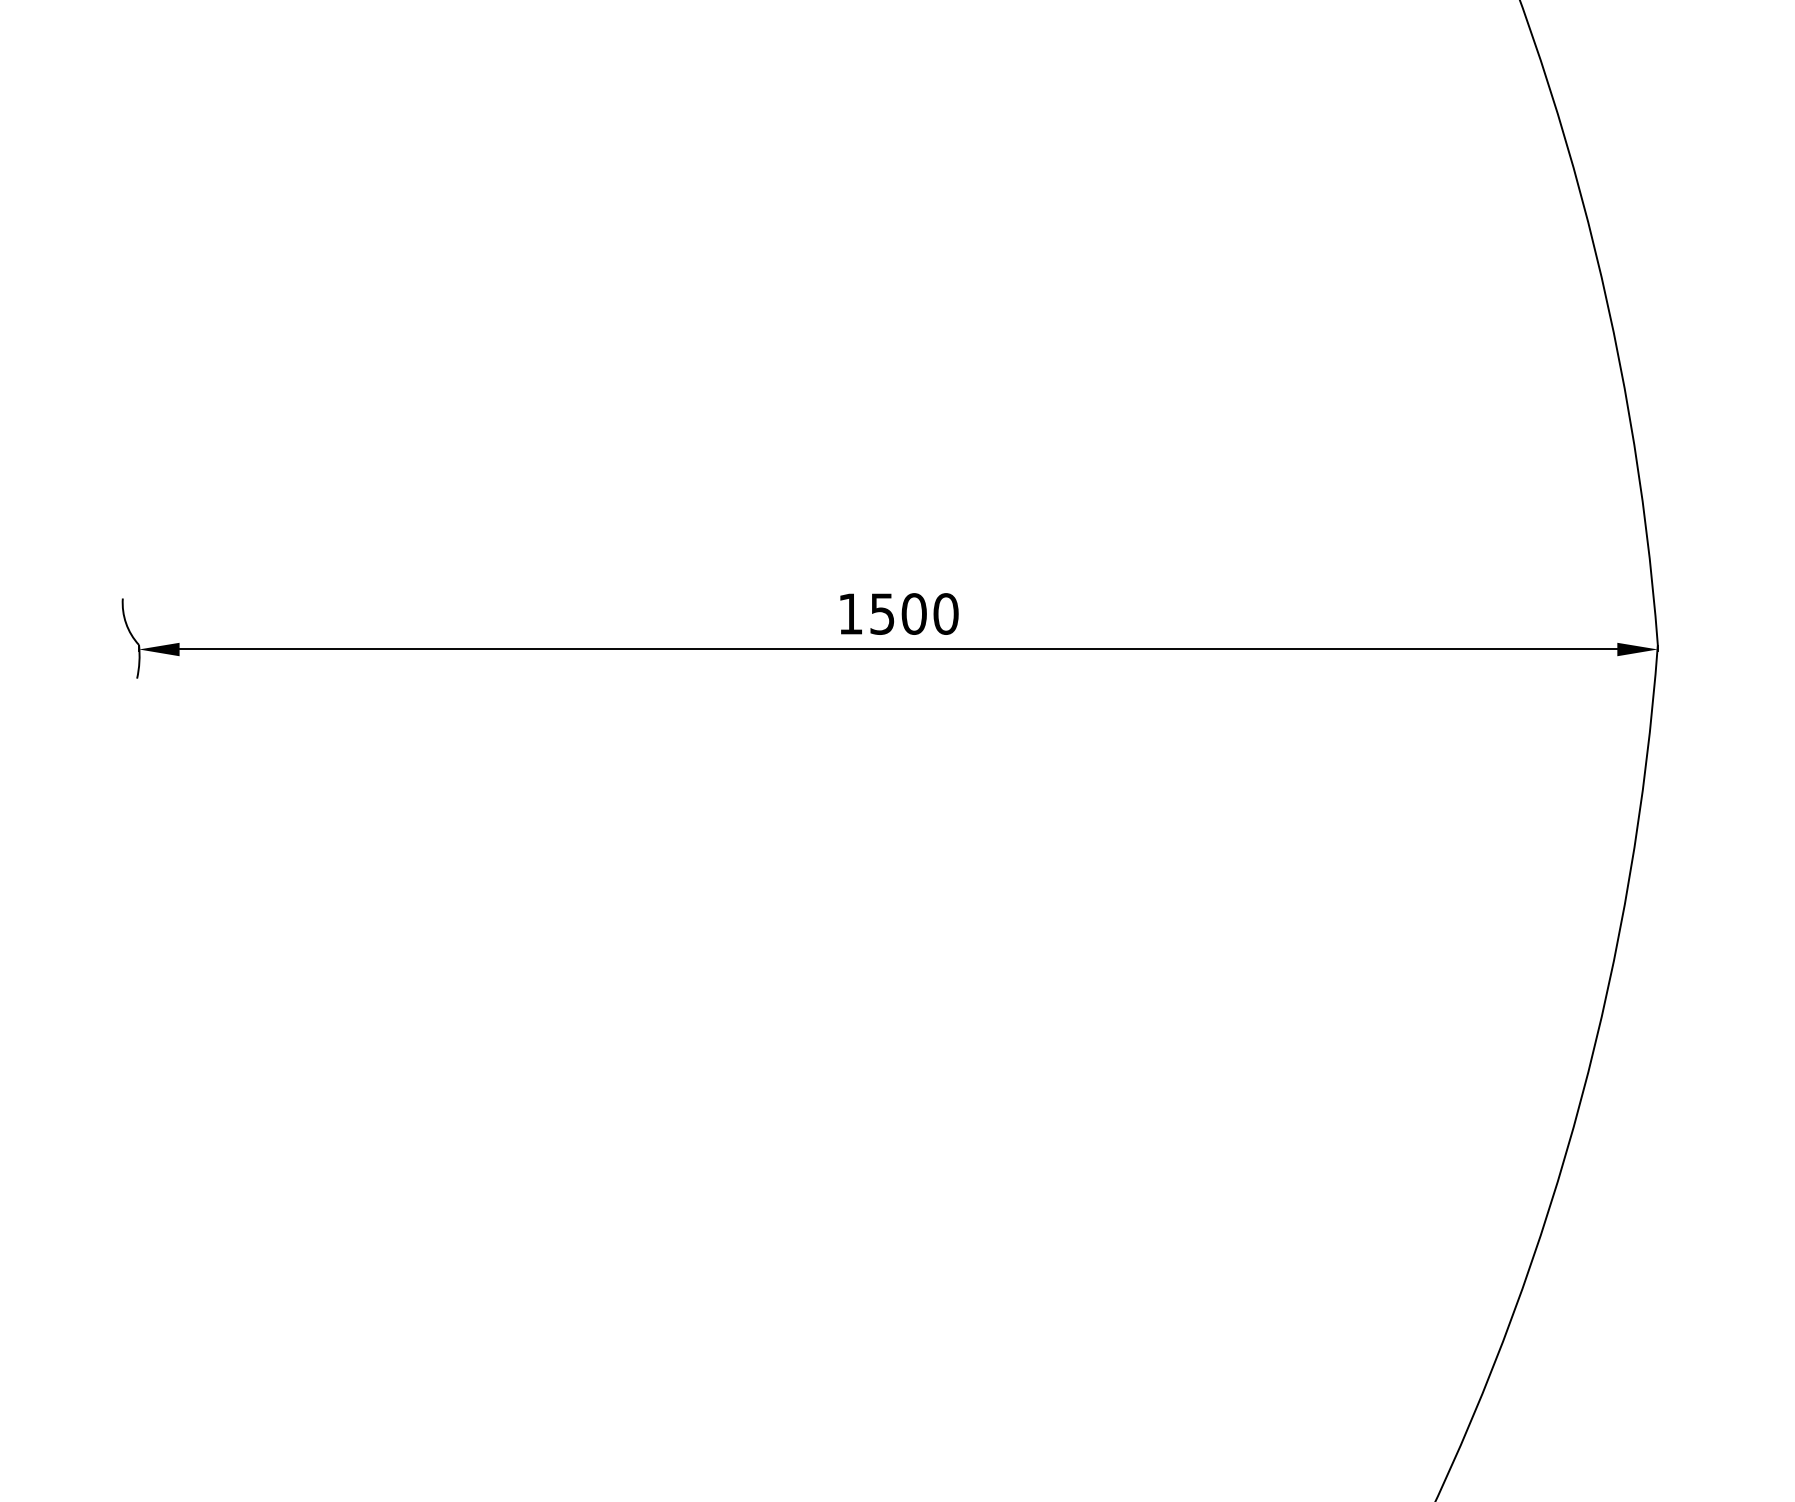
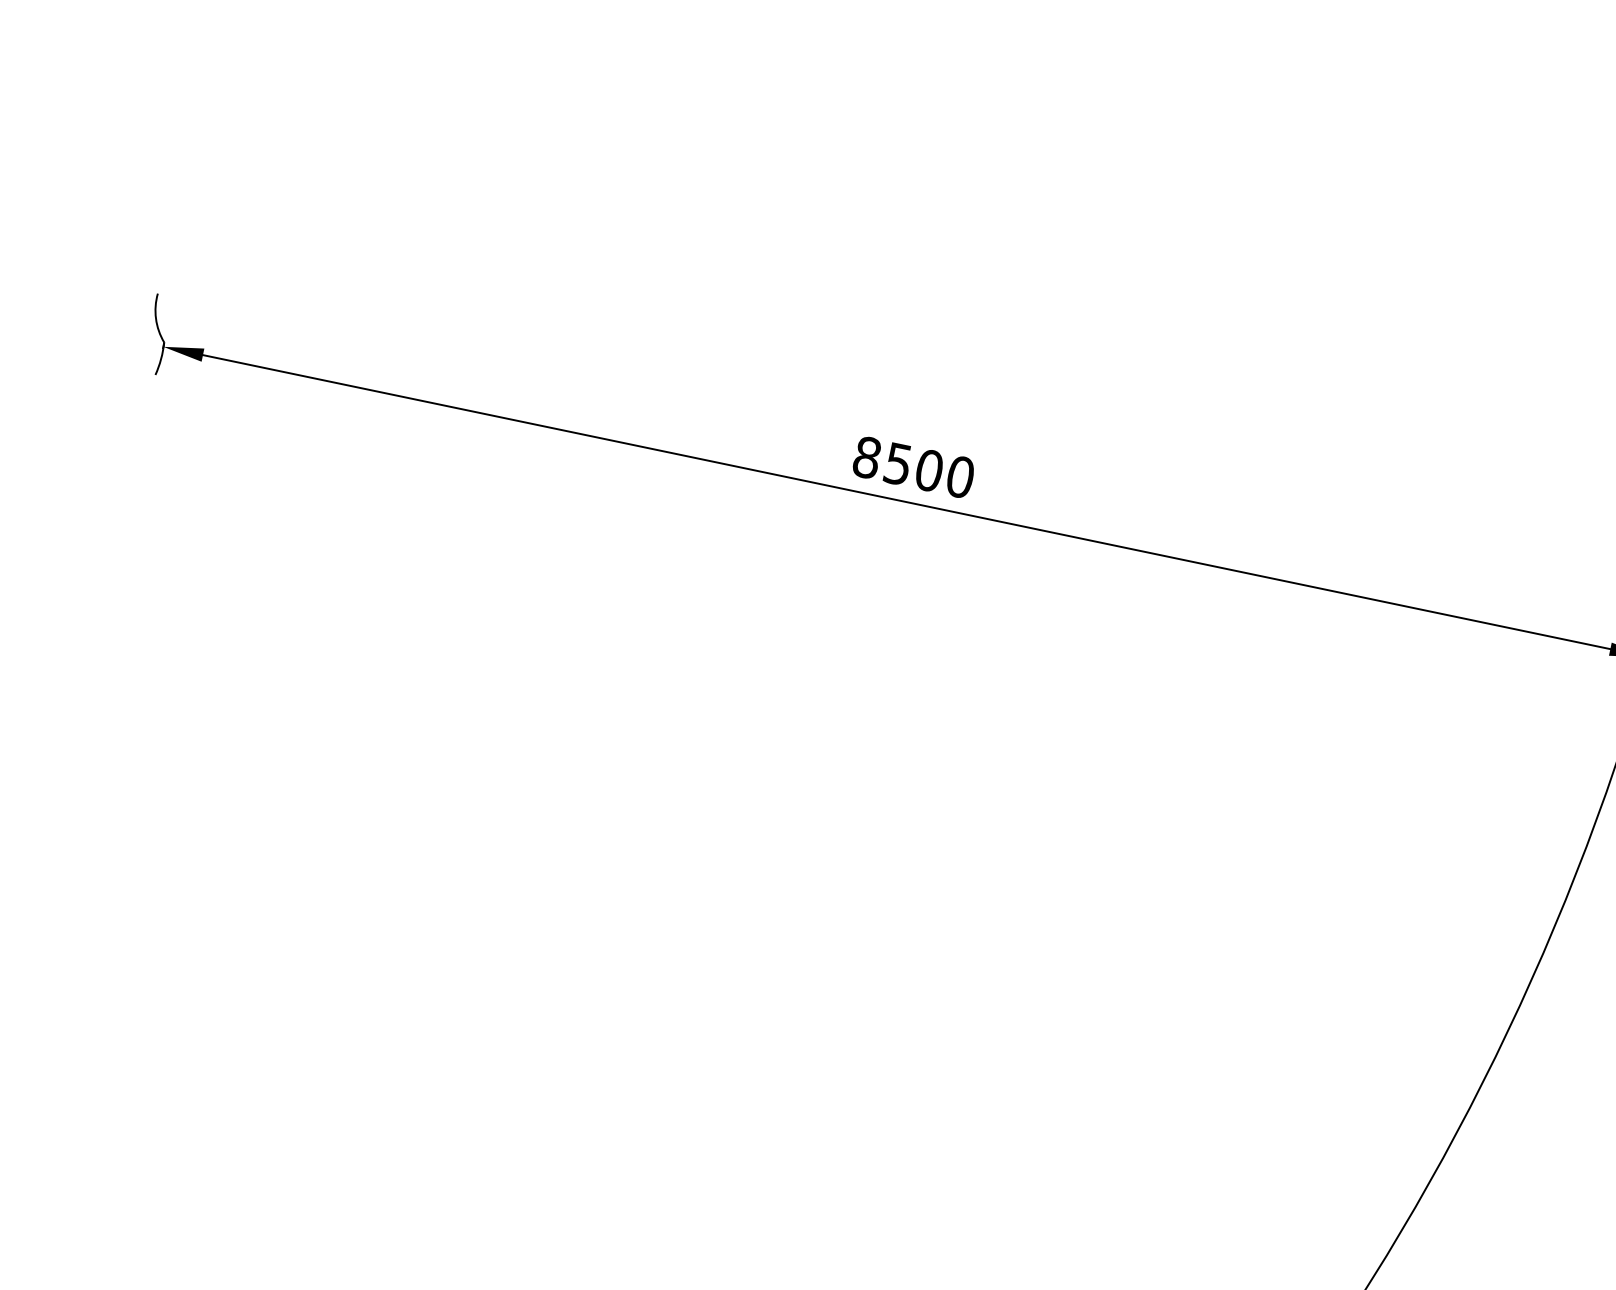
text: (850, 613) -> (867, 457), 1500 -> 8500

